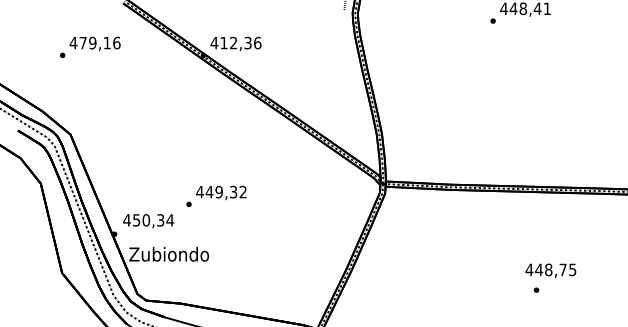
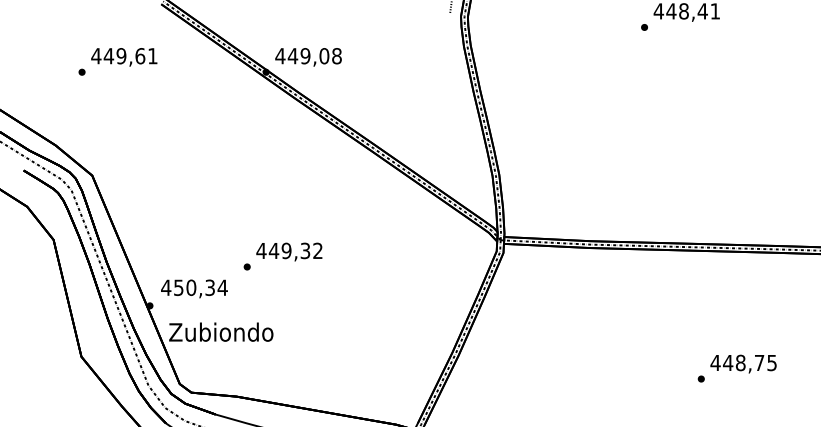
text: (99, 42) -> (130, 55), 479,16 -> 449,61
text: (240, 42) -> (314, 55), 412,36 -> 449,08
text: (550, 270) -> (743, 363), moved

